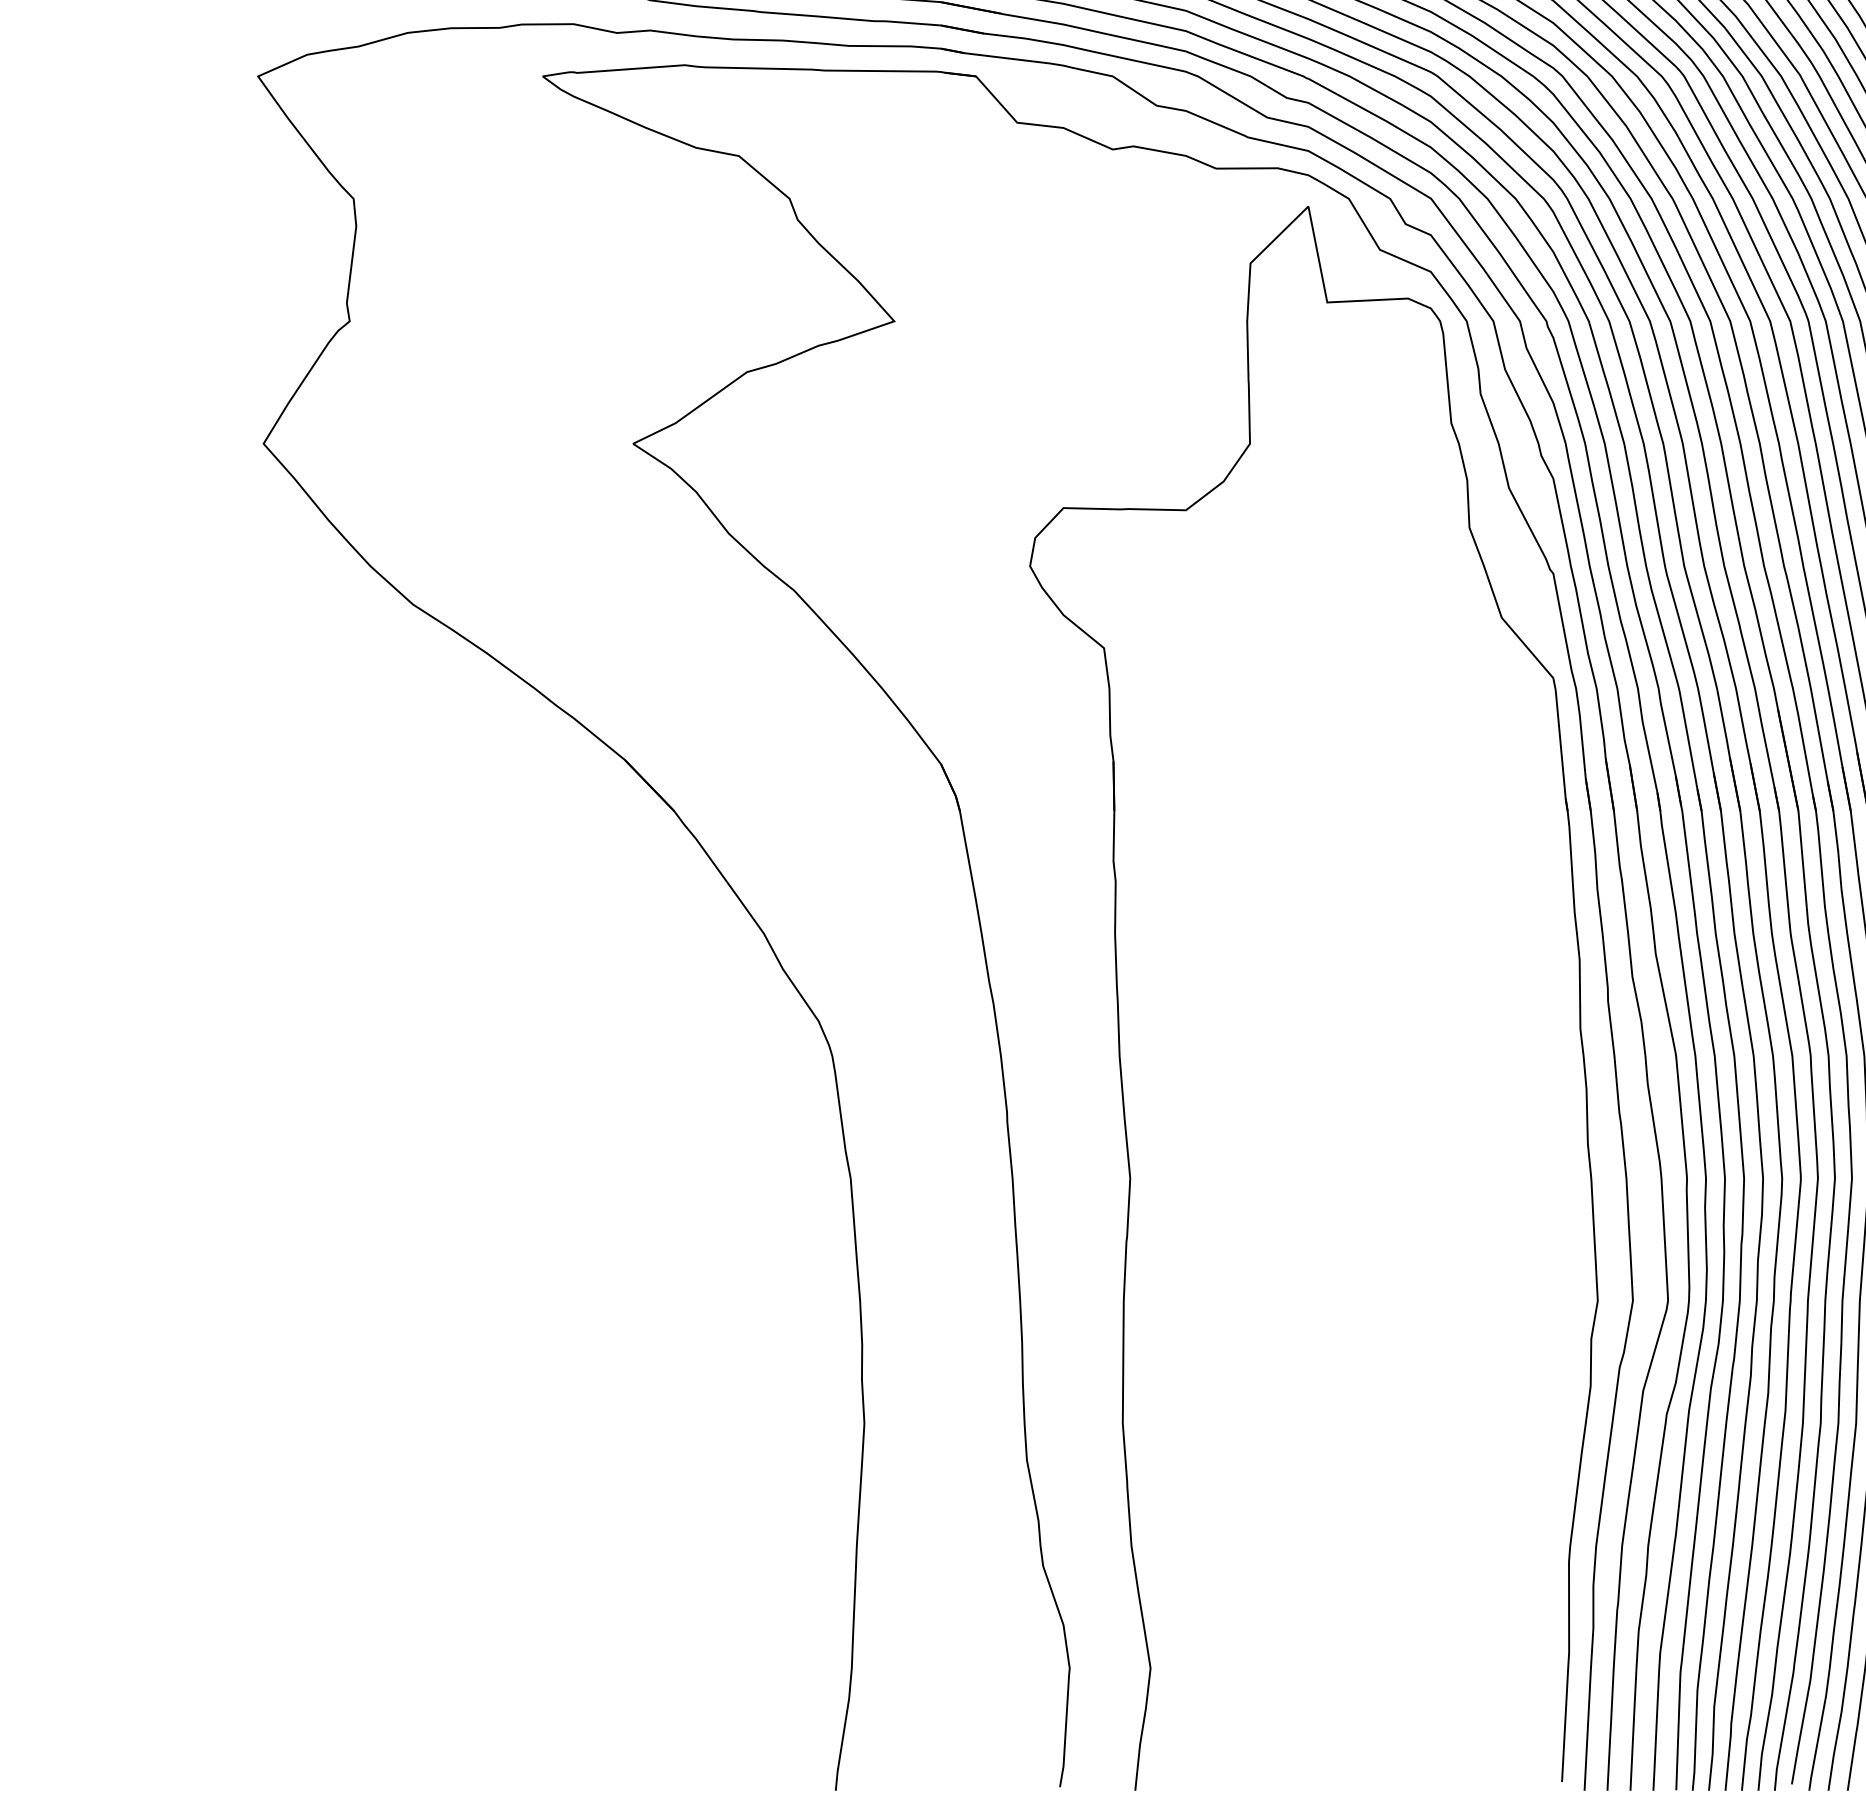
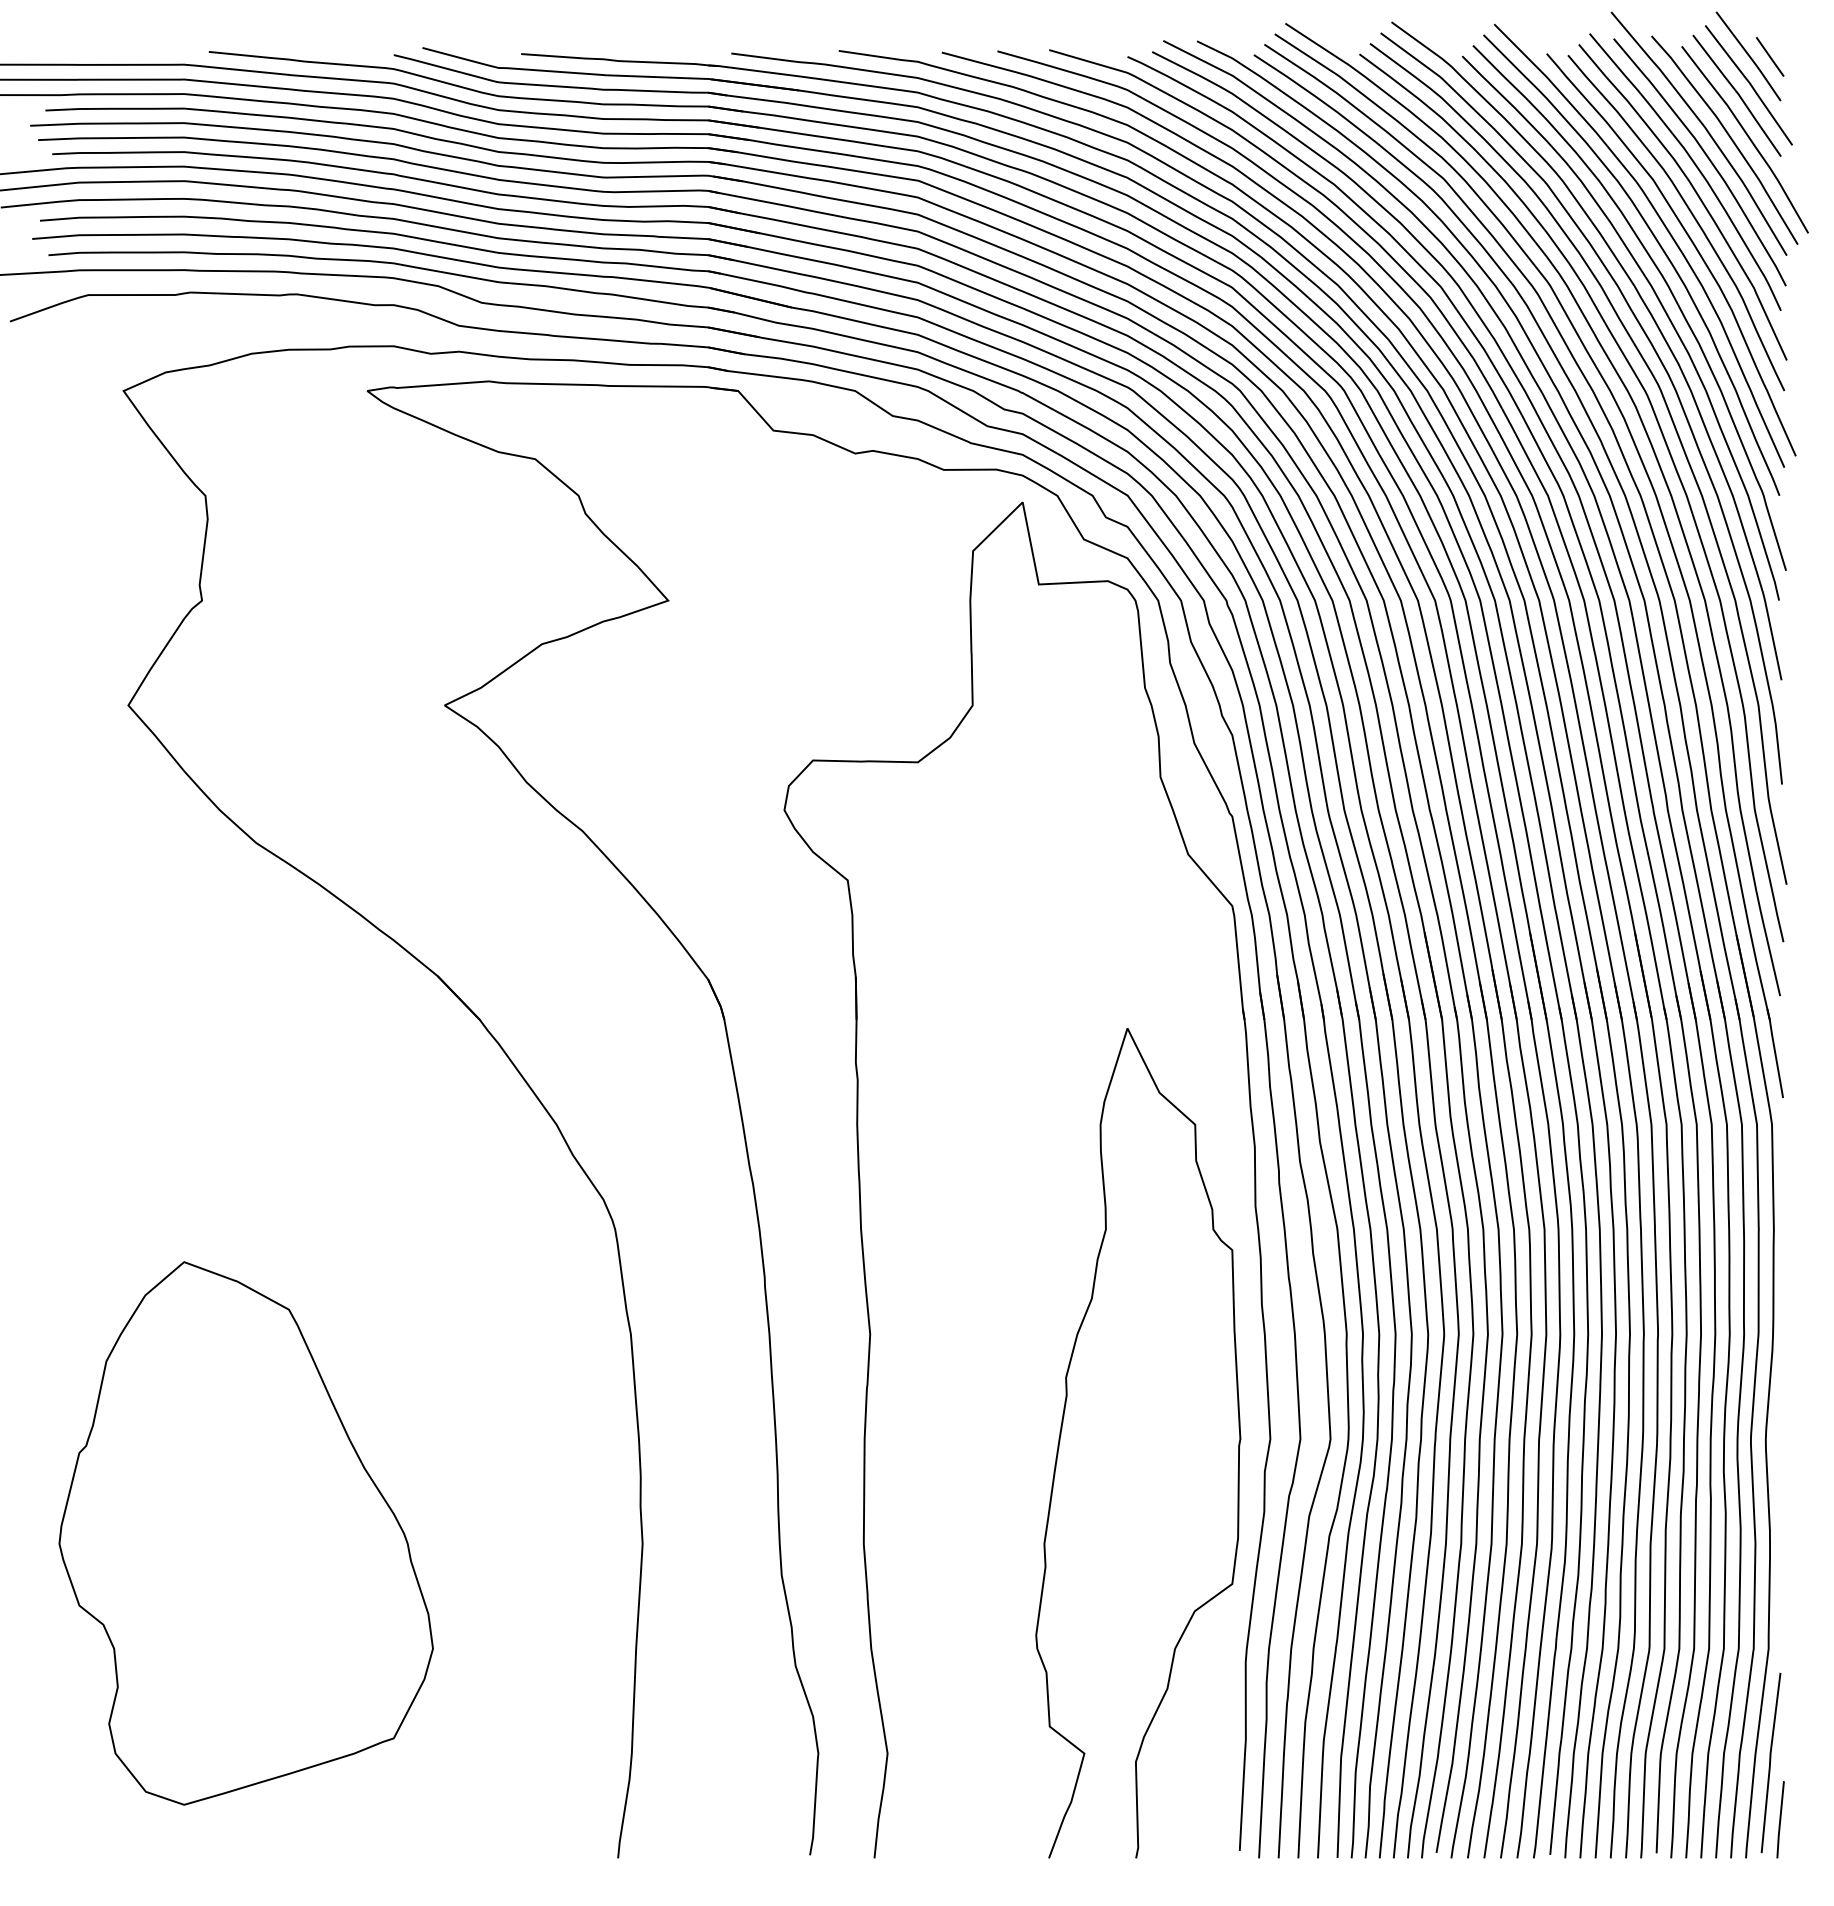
curve: (1354, 1289) -> (1062, 1429), added
part: (400, 1411) -> (245, 1533), added

